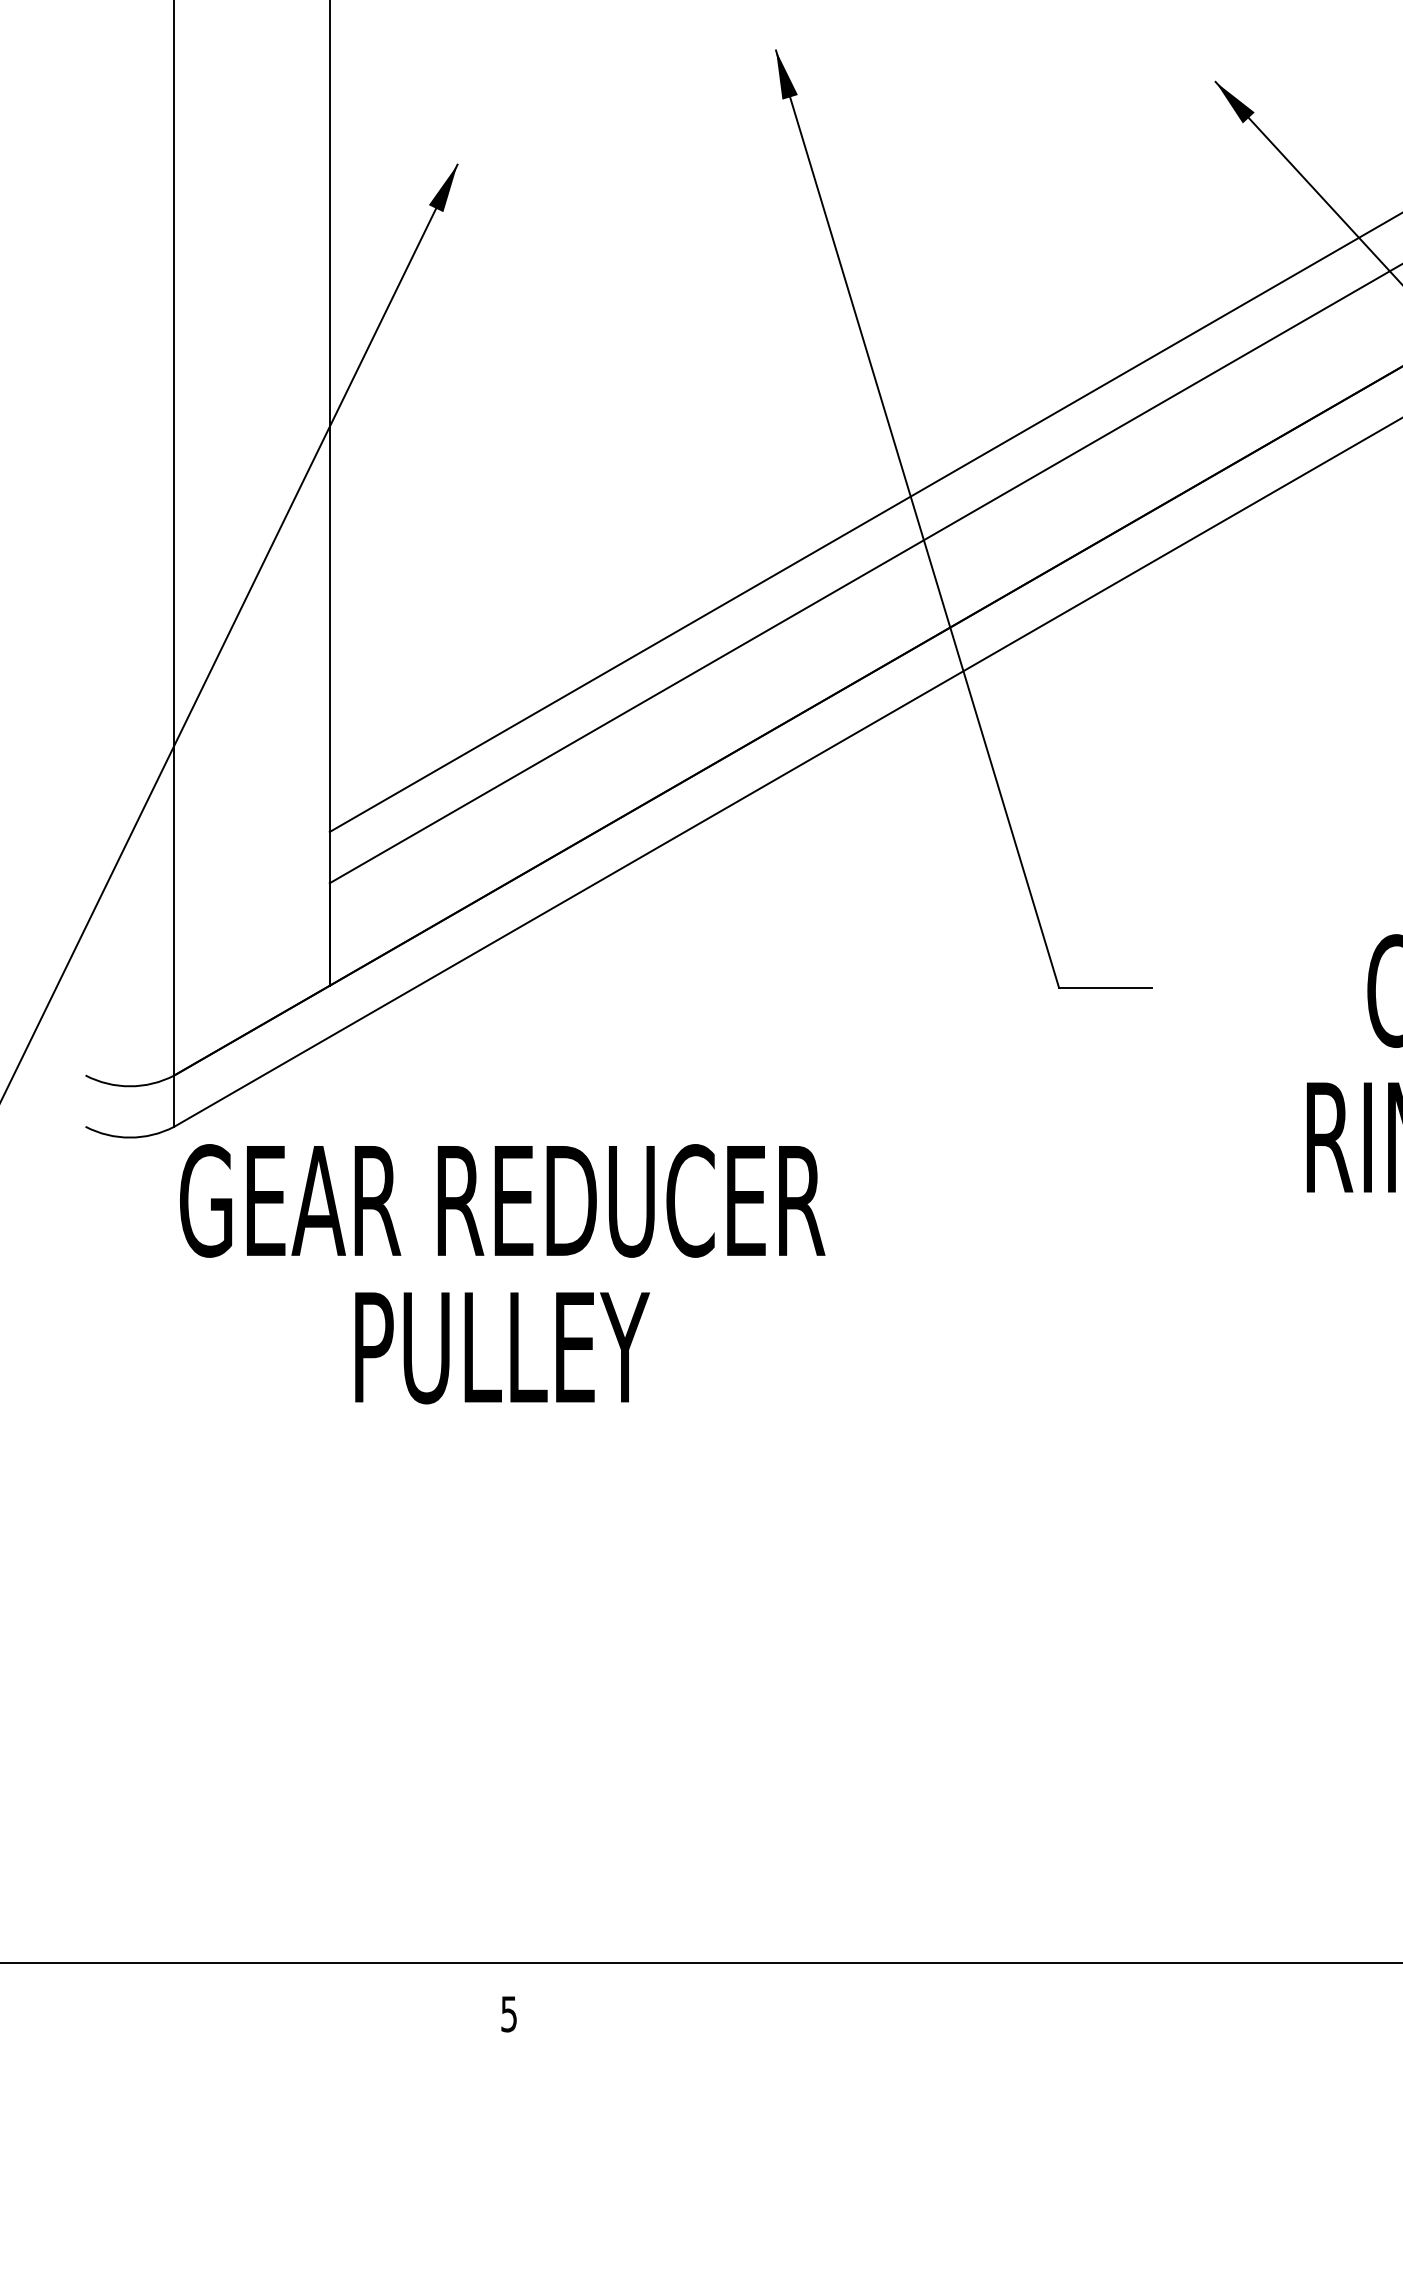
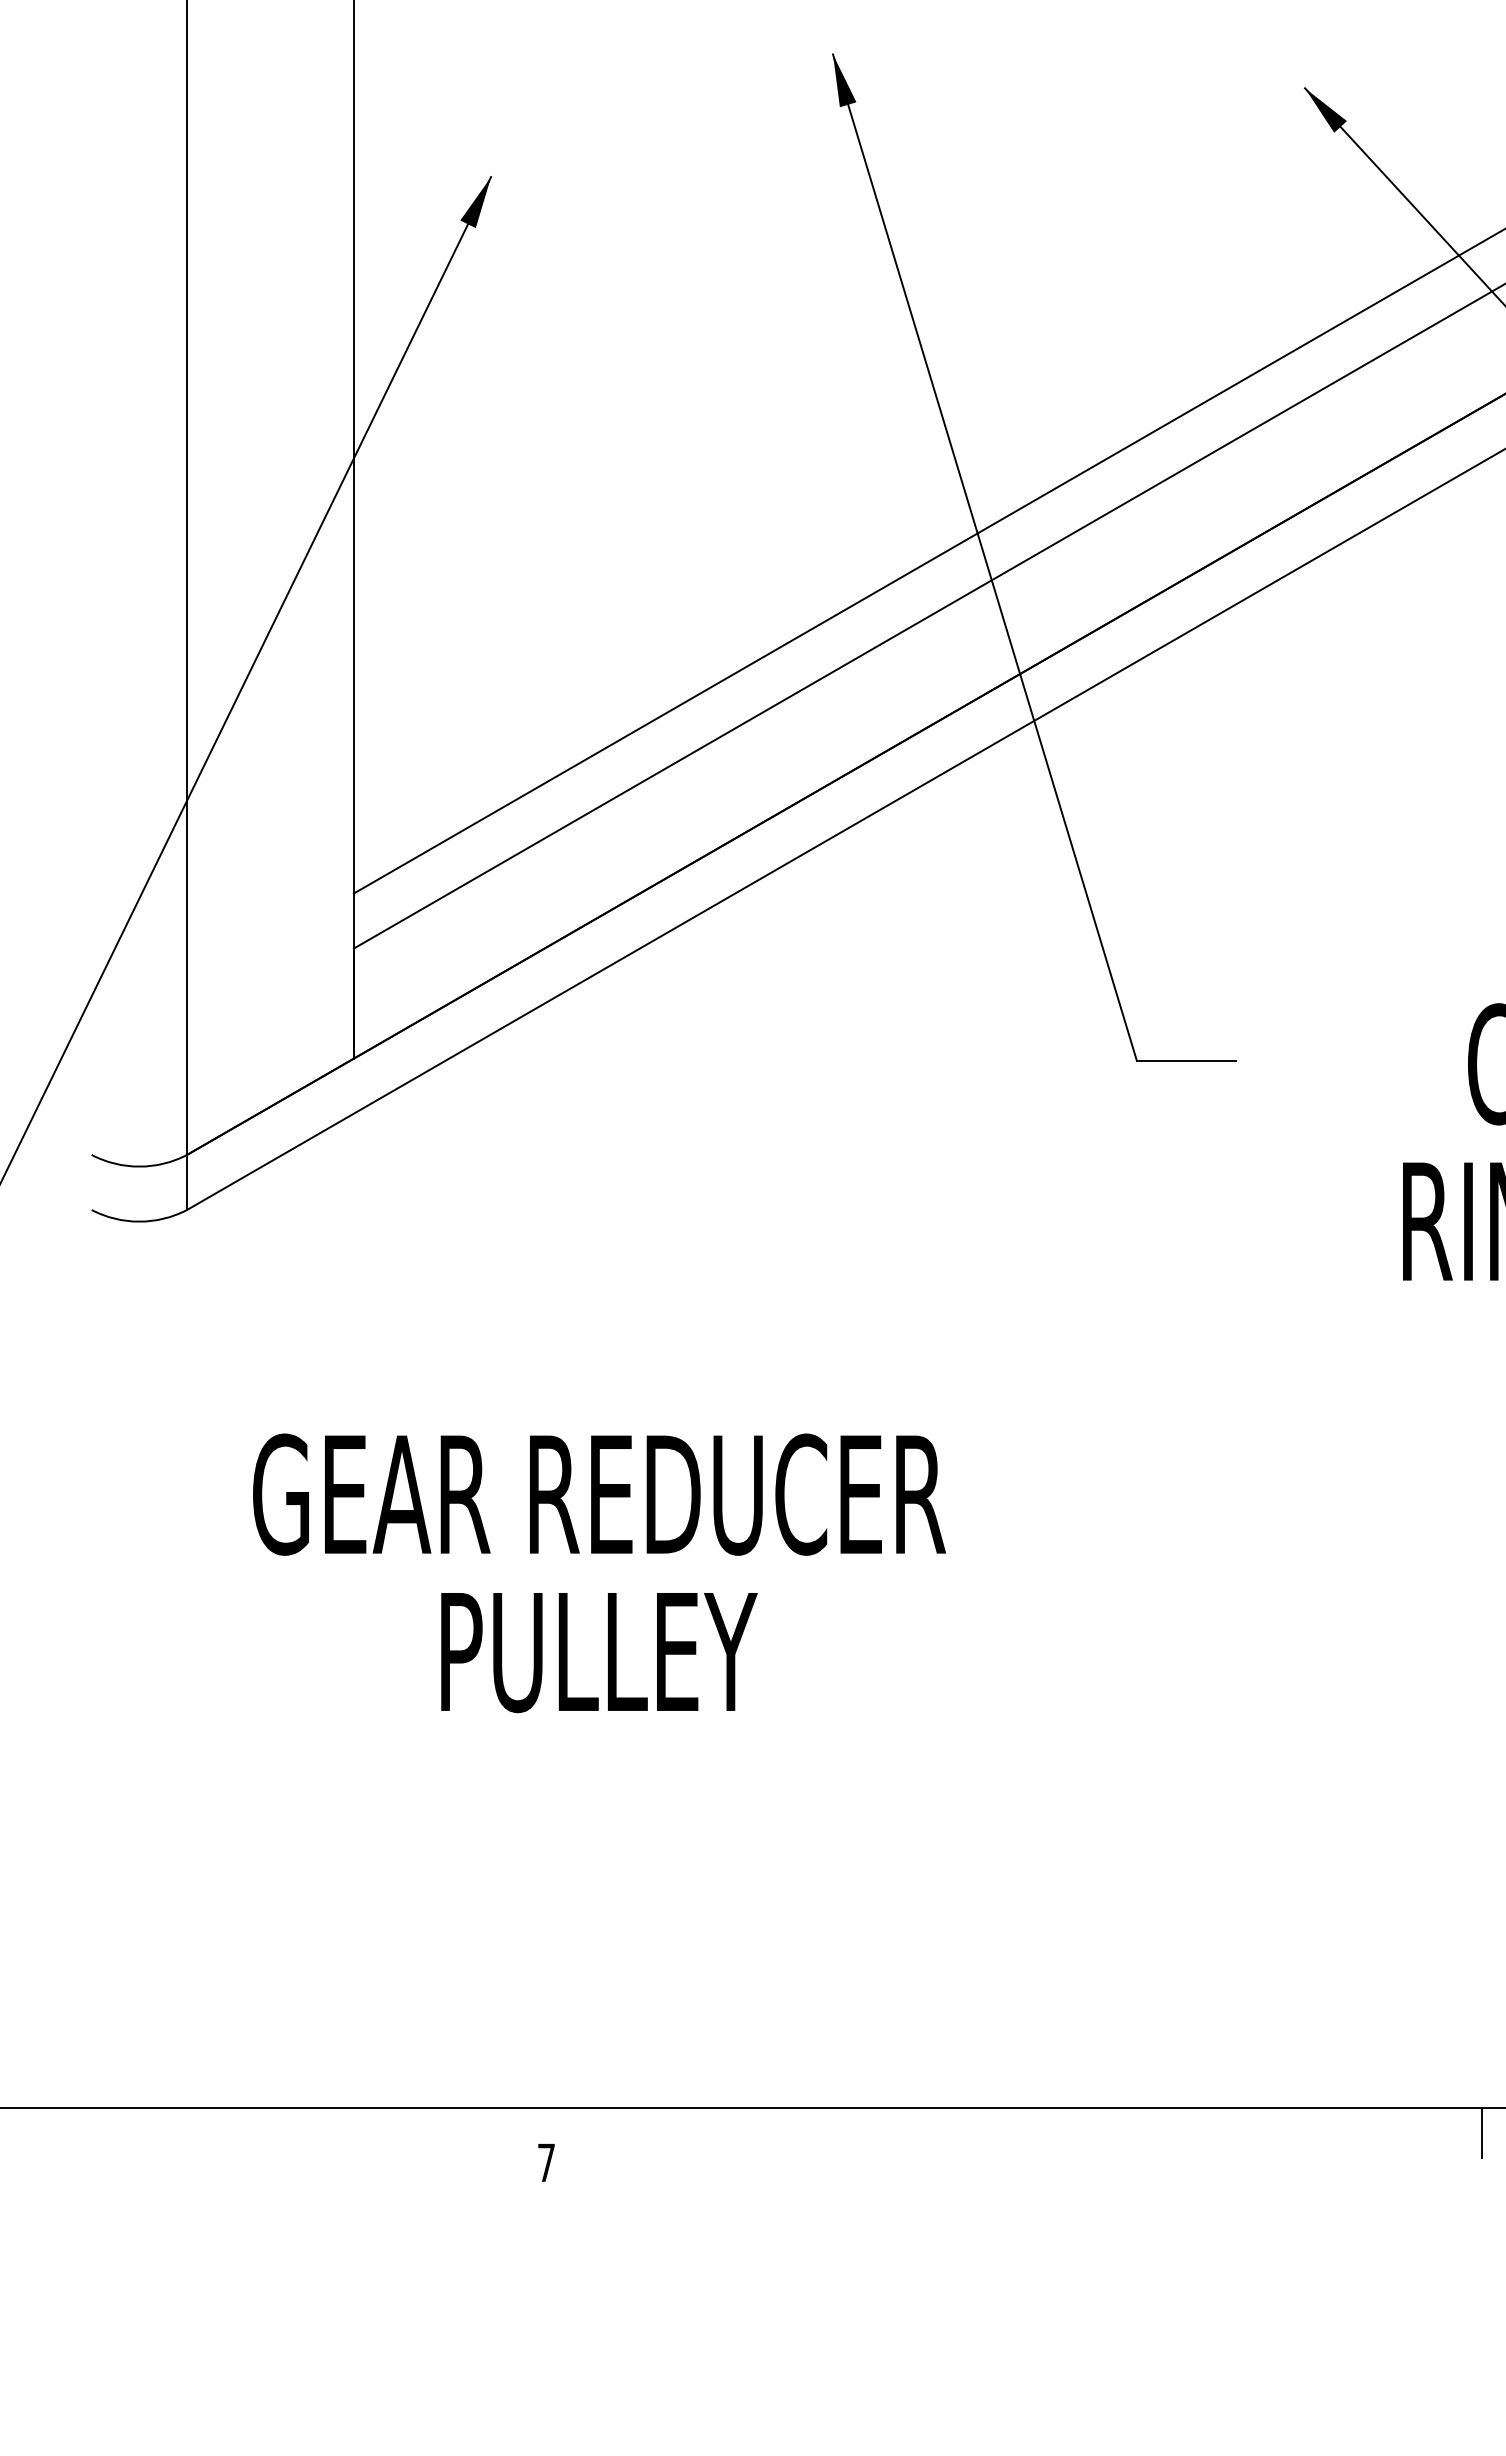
text: (502, 1274) -> (599, 1573), moved
line: (1380, 1985) -> (1482, 2132), added
text: (509, 2014) -> (546, 2163), 5 -> 7

